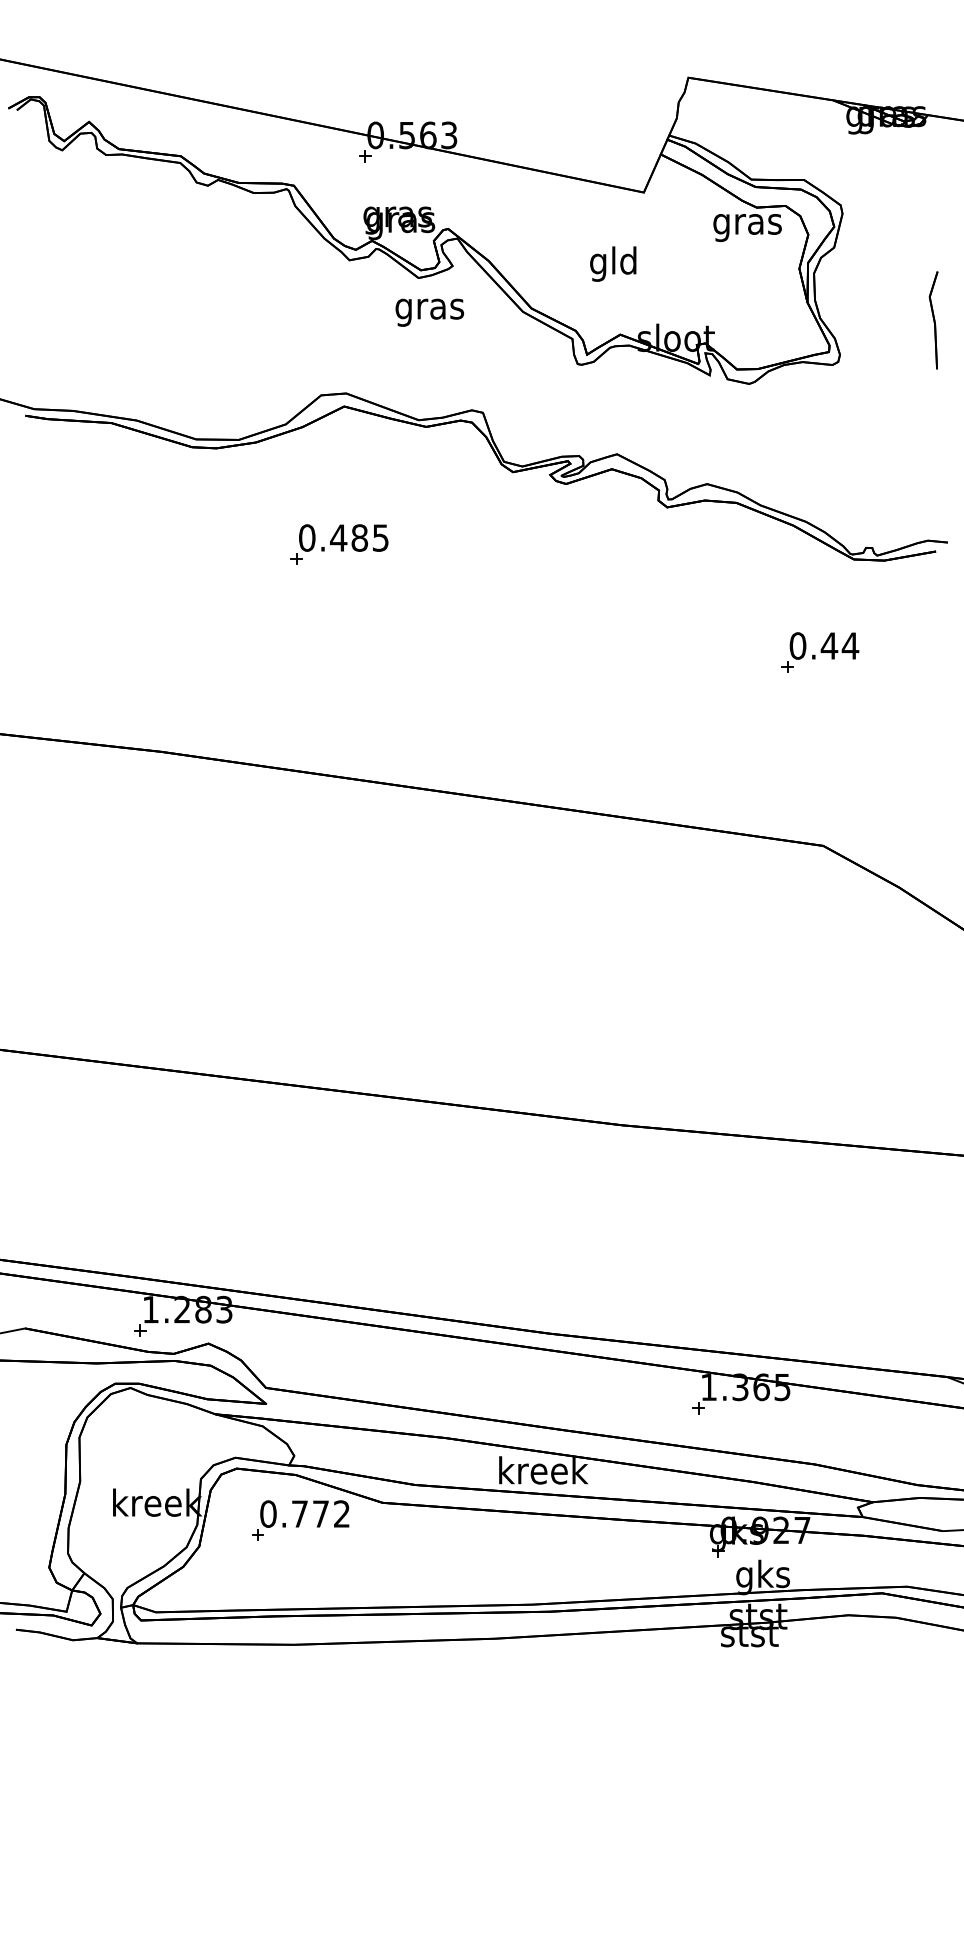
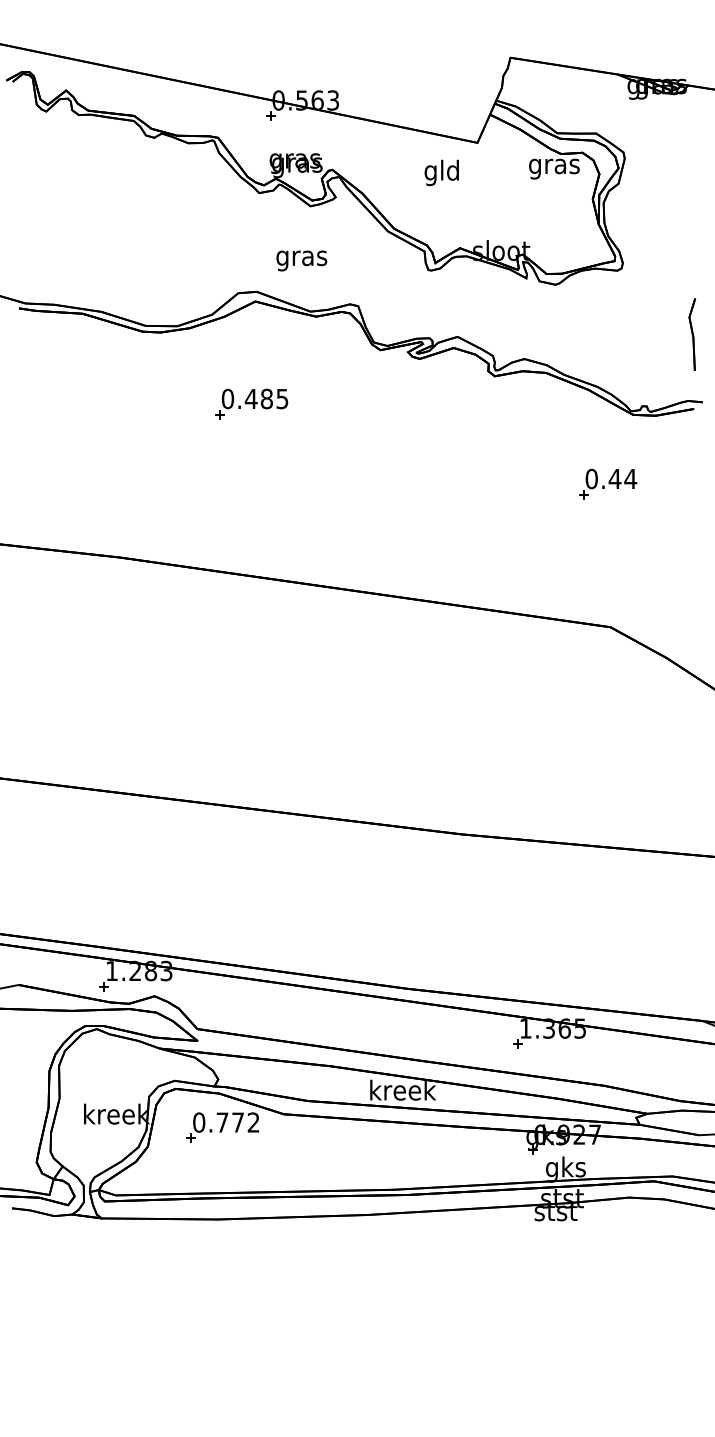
text: (612, 263) -> (441, 172), moved
text: (429, 312) -> (301, 260), moved
part: (933, 320) -> (692, 334), moved

